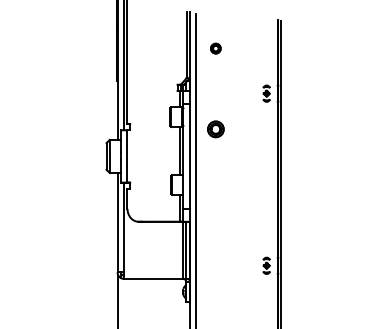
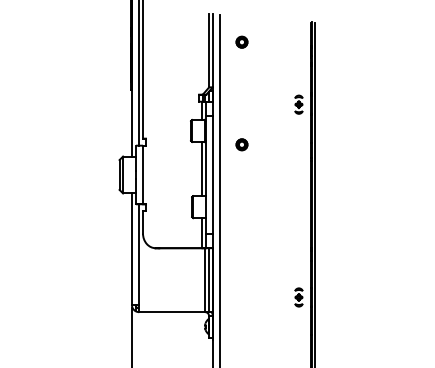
part: (215, 47) -> (241, 41), moved
part: (215, 129) -> (241, 144), size x0.62

